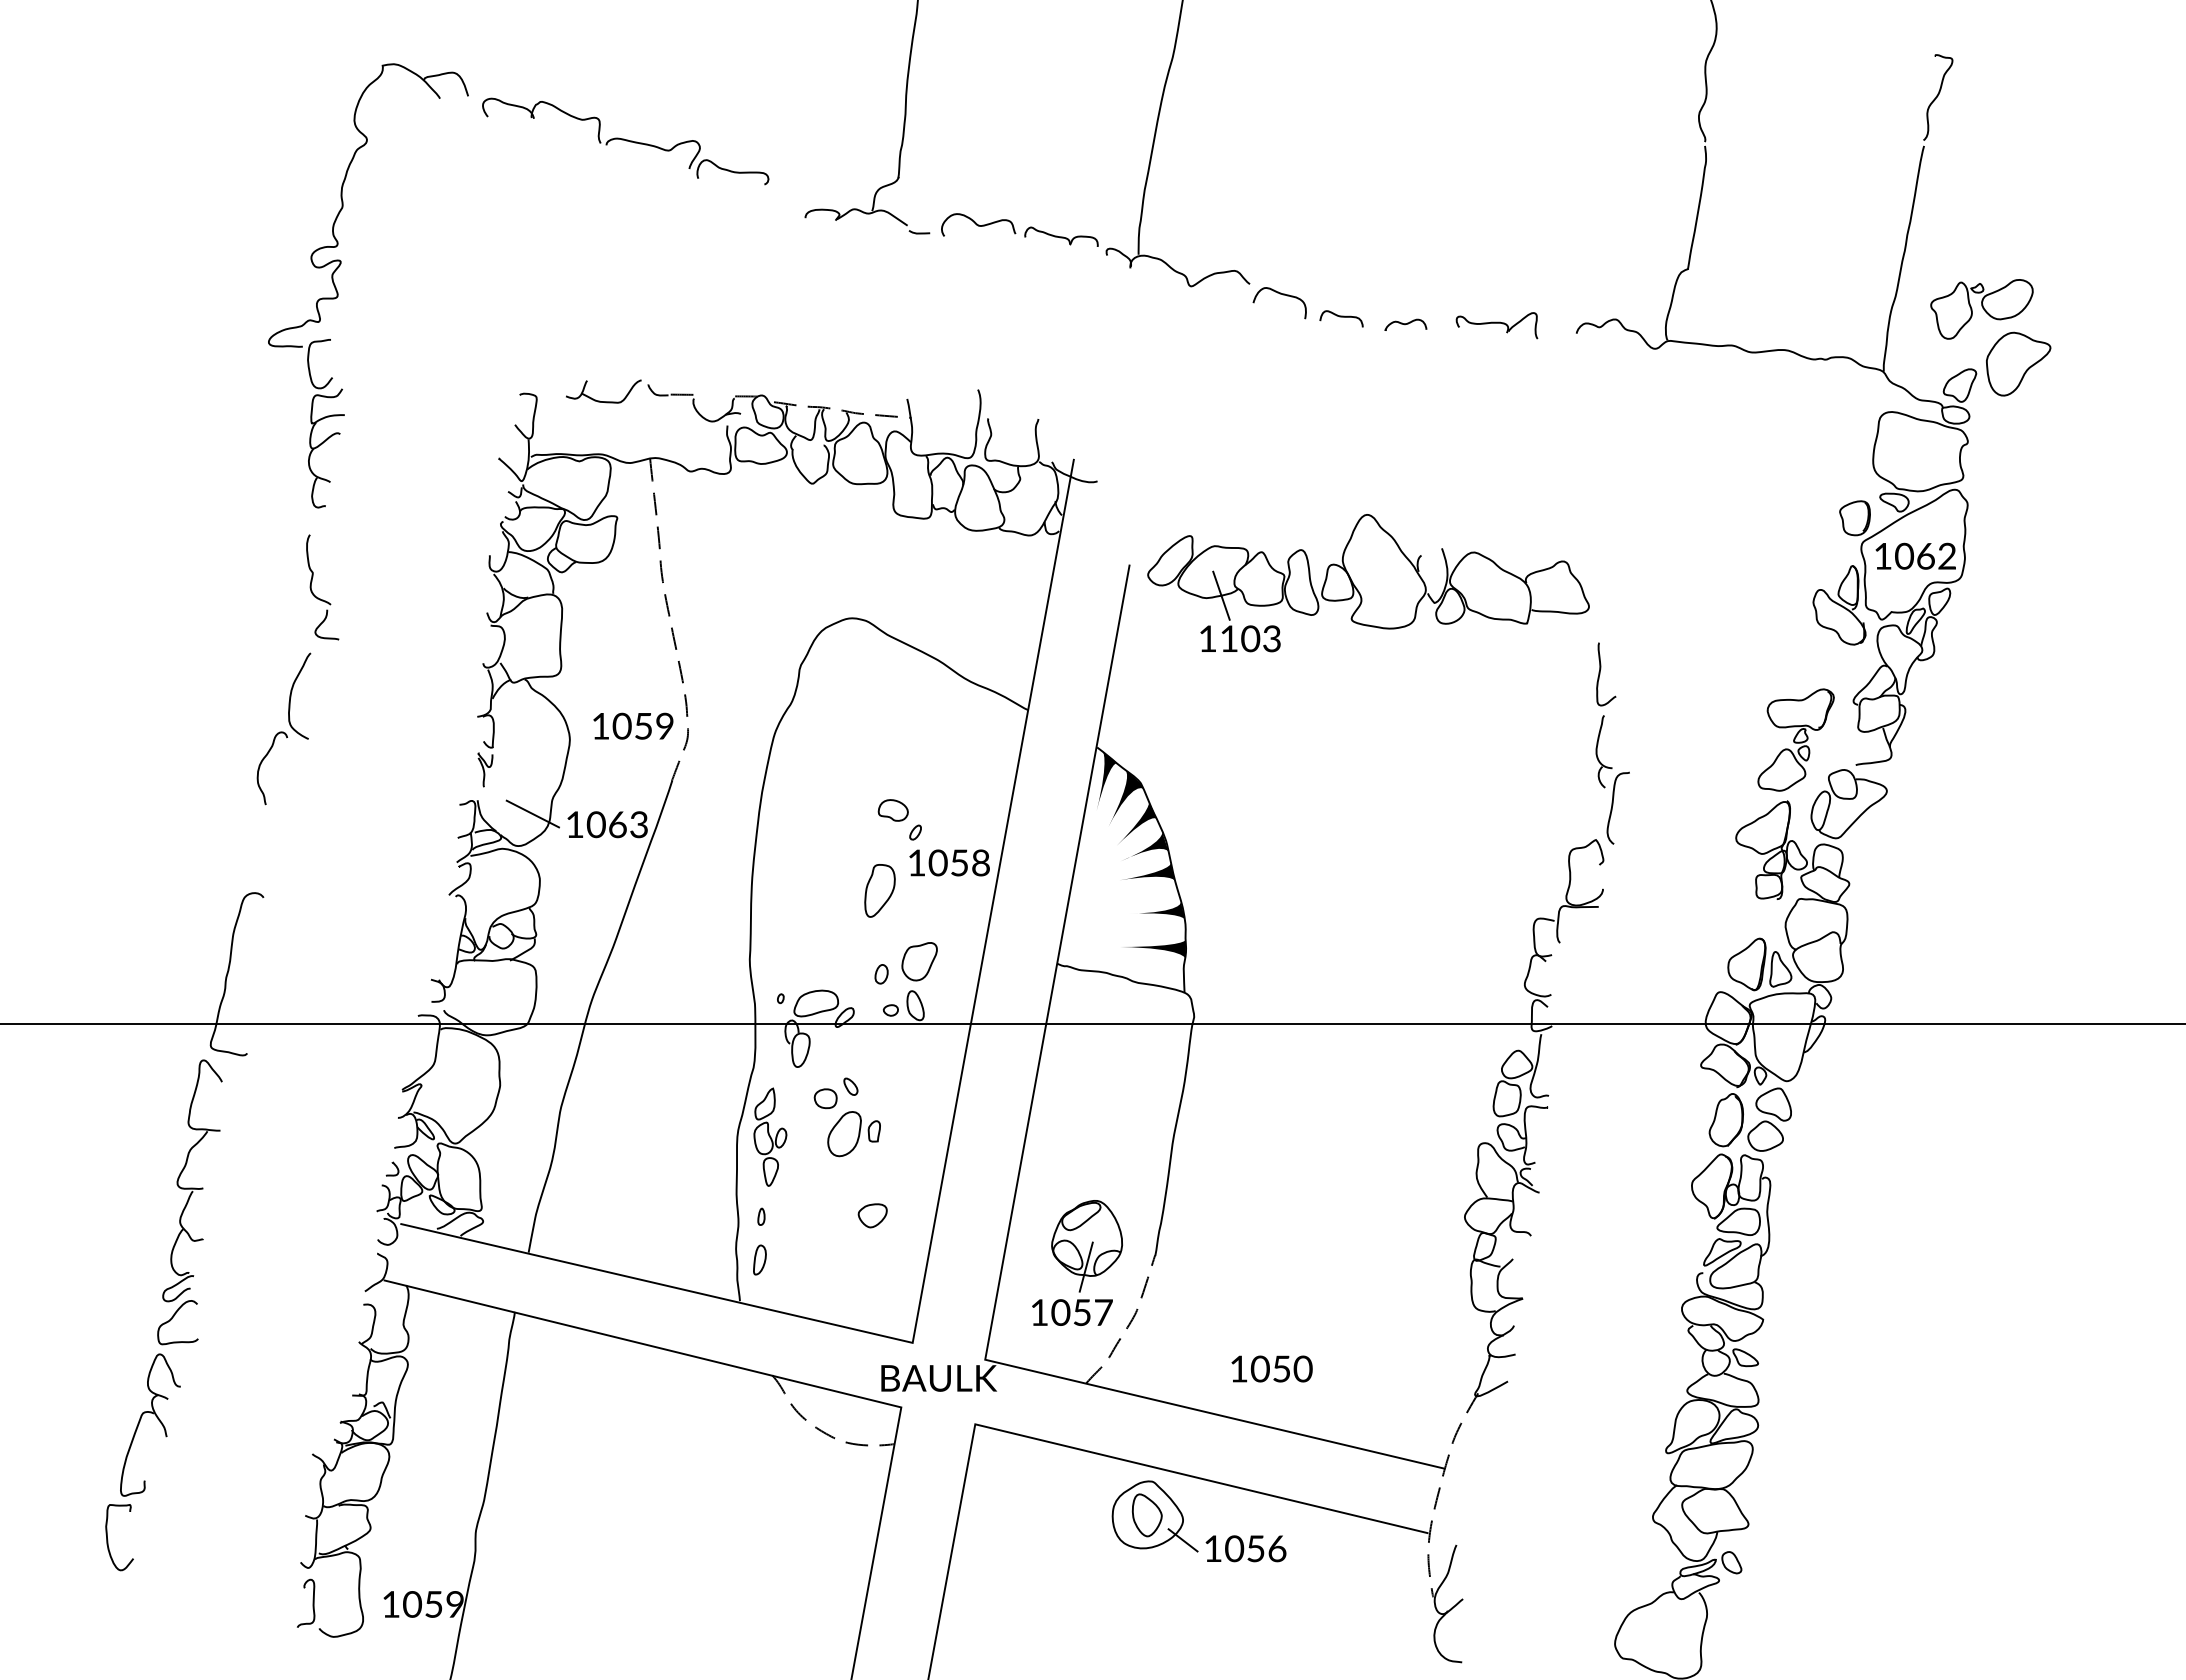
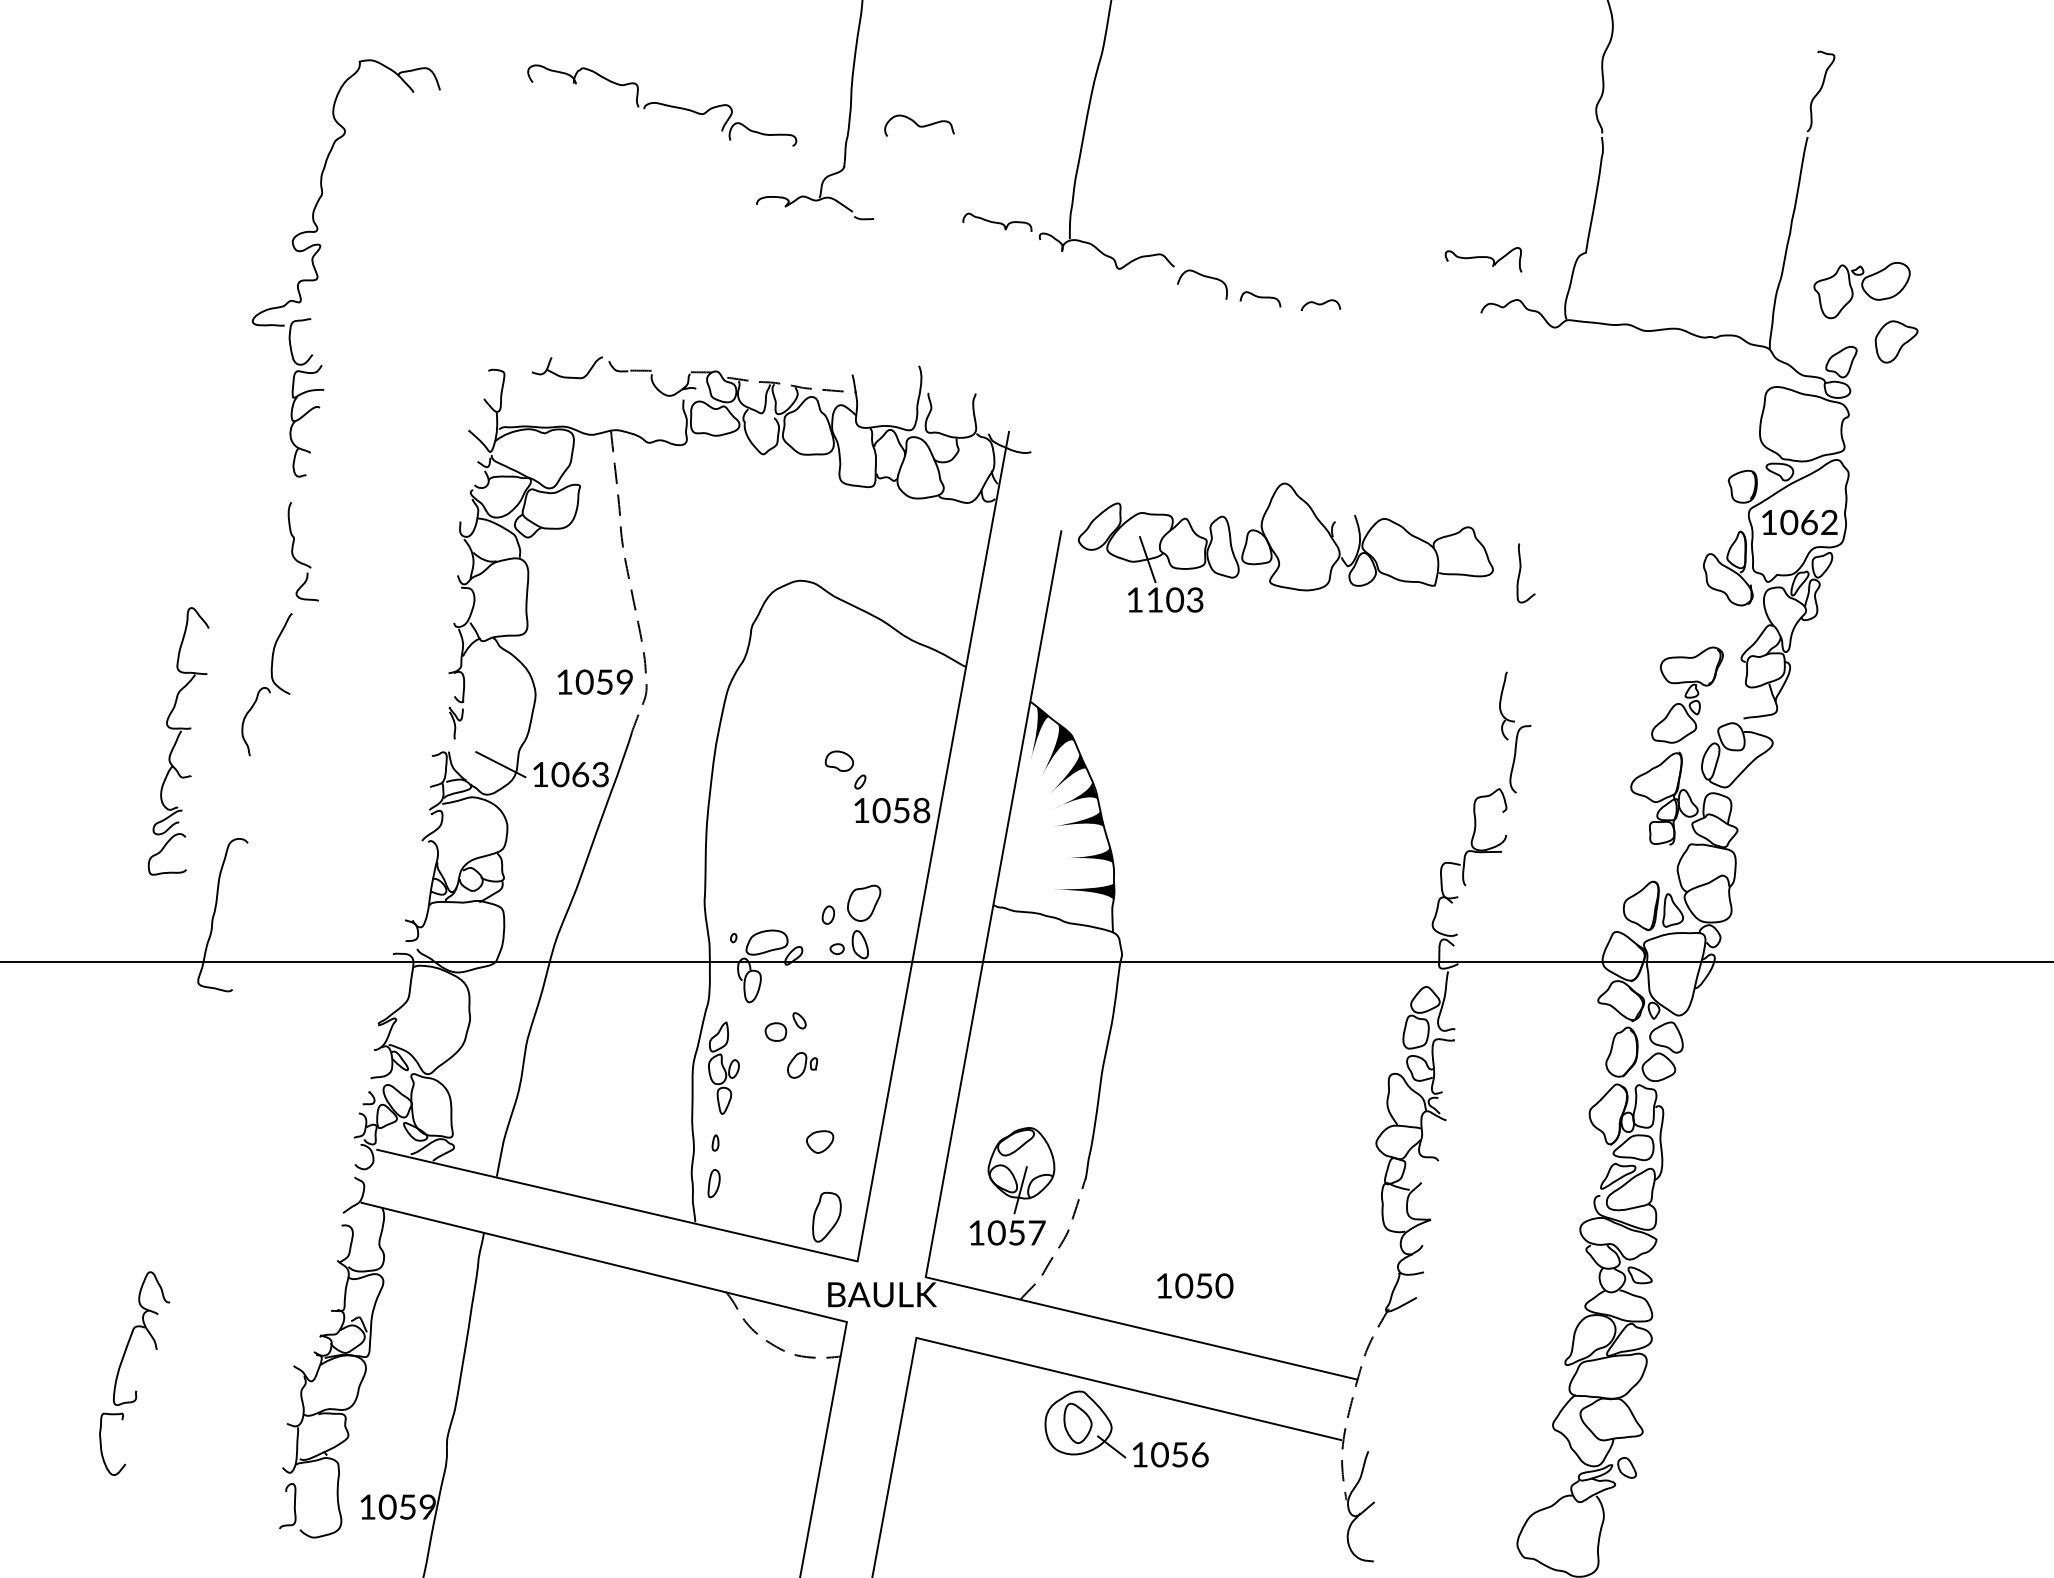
part: (625, 141) -> (662, 105), moved
curve: (978, 224) -> (919, 125), moved
part: (1496, 325) -> (1483, 259), moved
part: (2018, 363) -> (1896, 341), size x0.7
curve: (1600, 674) -> (1520, 573), moved
part: (879, 890) -> (826, 1216), moved
part: (853, 1134) -> (802, 1065), size x0.6
part: (189, 1202) -> (178, 741), moved

